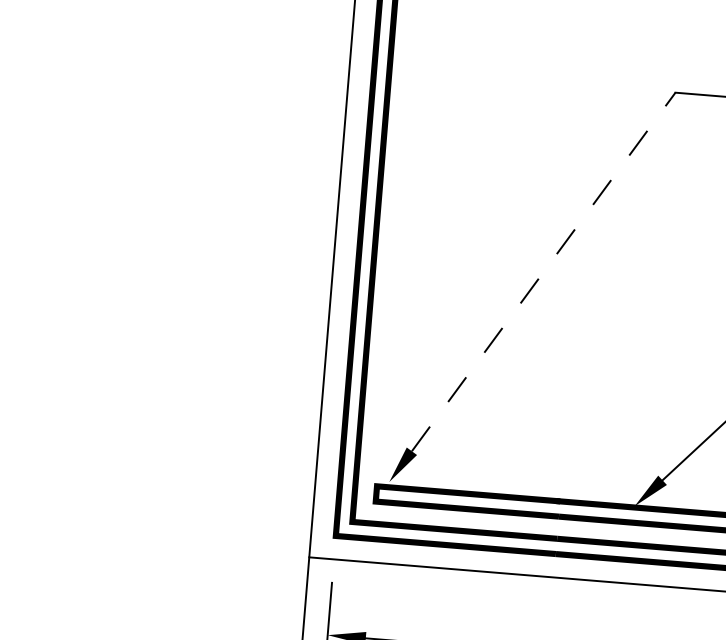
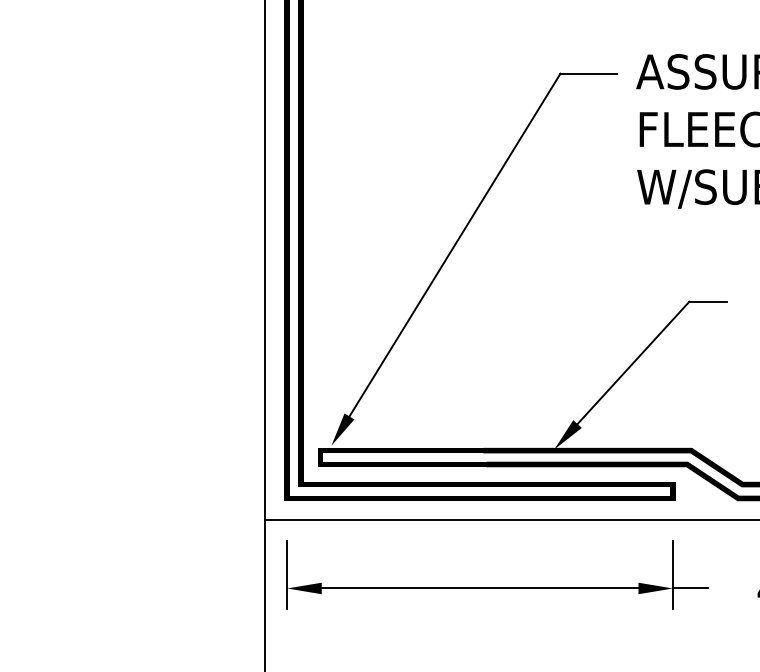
line: (544, 271) -> (455, 244), dashed -> solid

